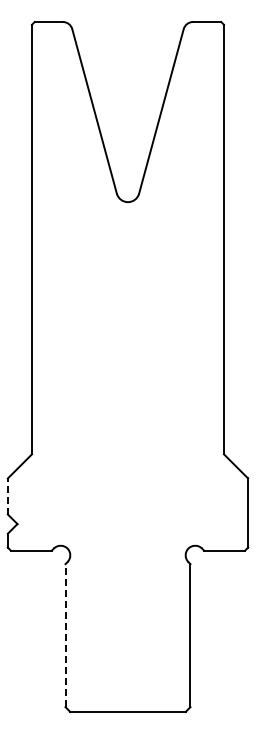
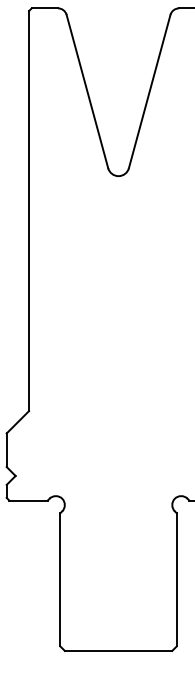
line: (7, 496) -> (6, 450), dashed -> solid
line: (65, 635) -> (60, 579), dashed -> solid

